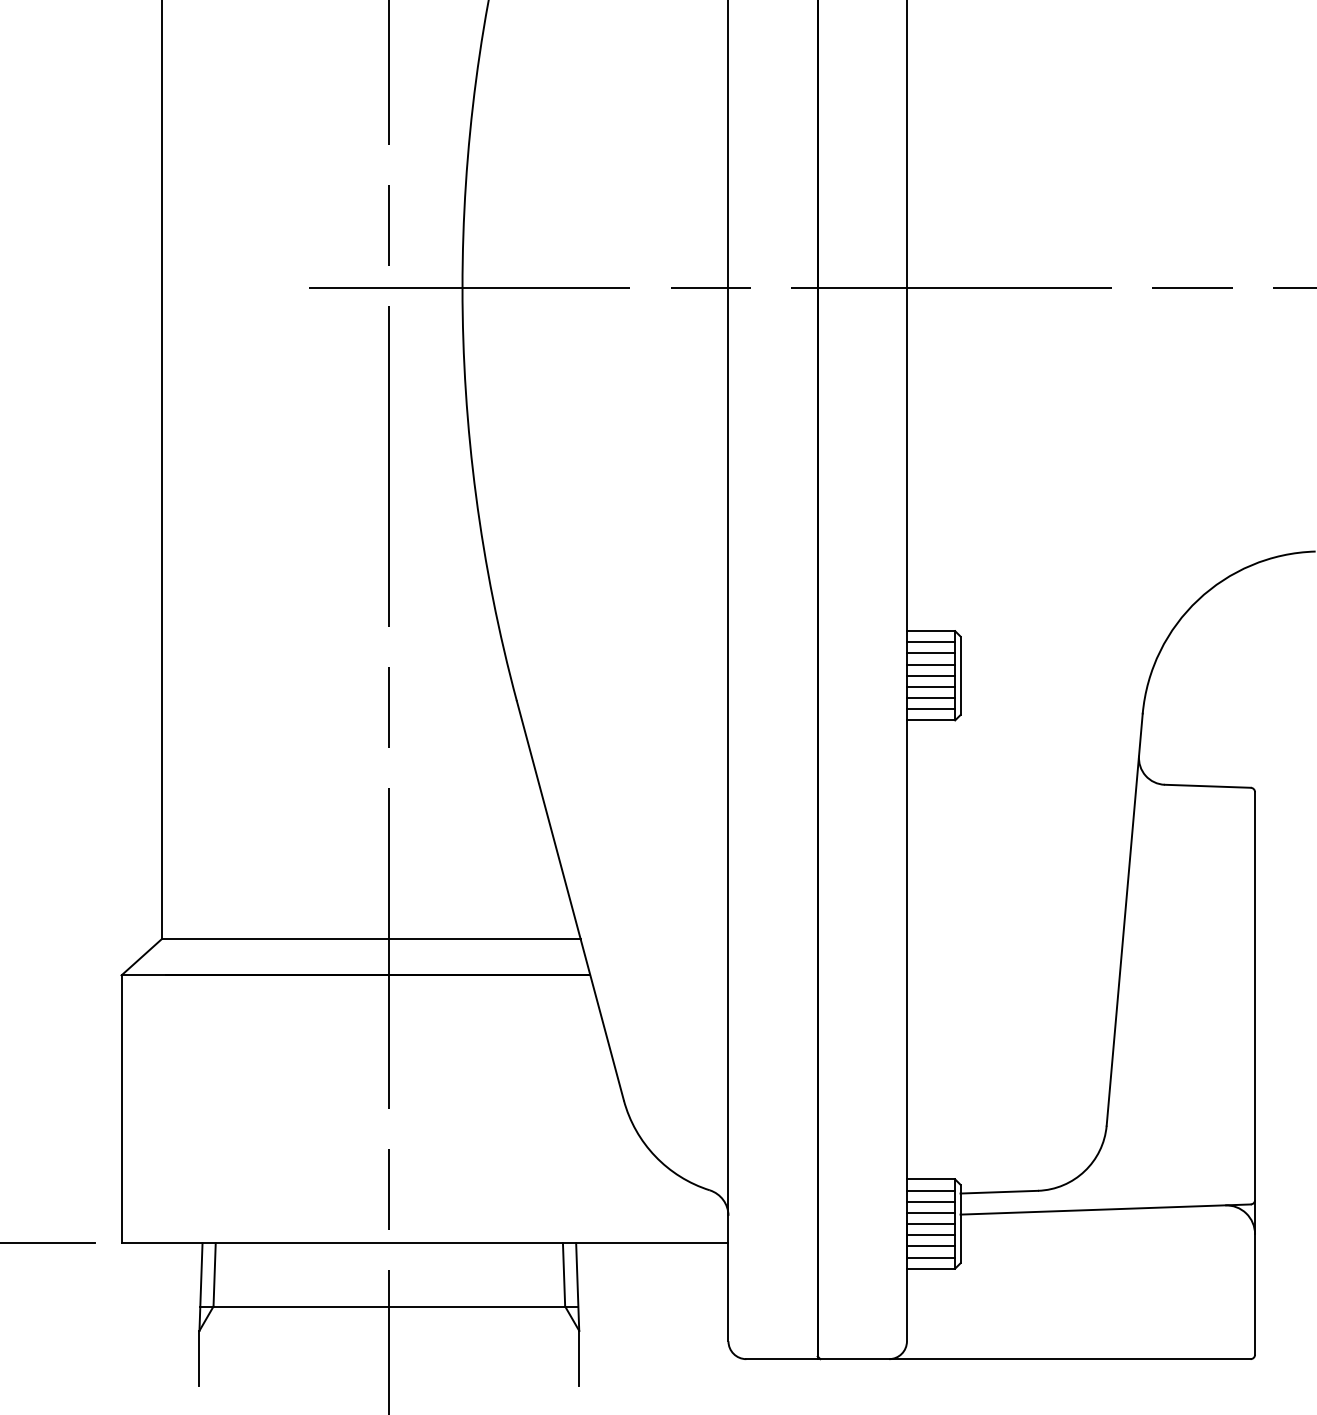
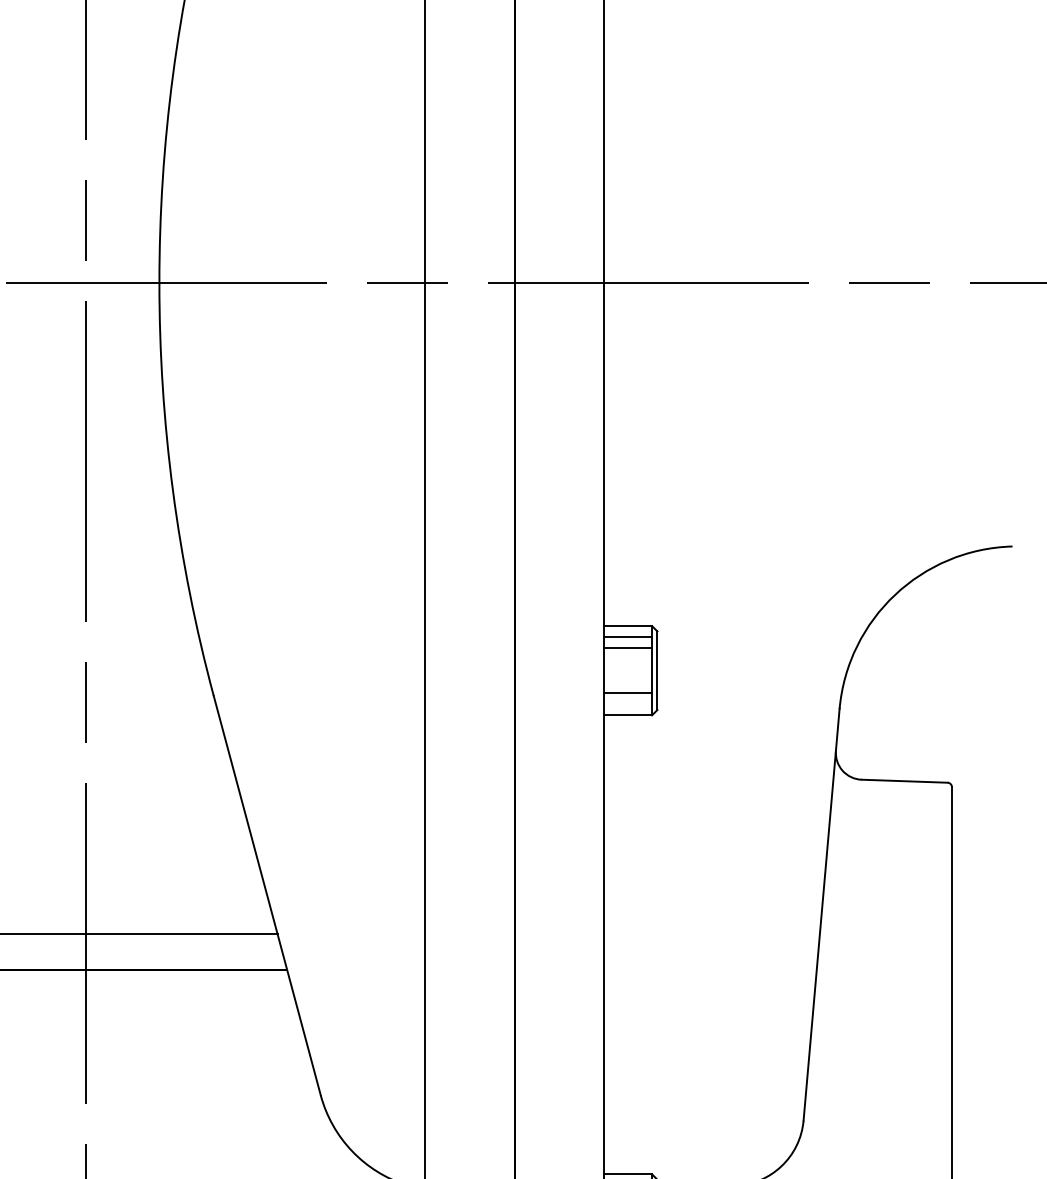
line: (930, 664) -> (627, 659), removed
line: (930, 675) -> (627, 670), removed
line: (930, 686) -> (627, 681), removed
line: (930, 709) -> (627, 704), removed

